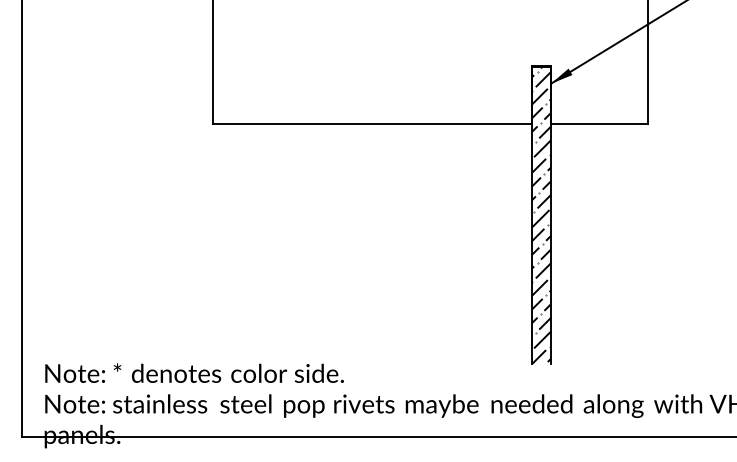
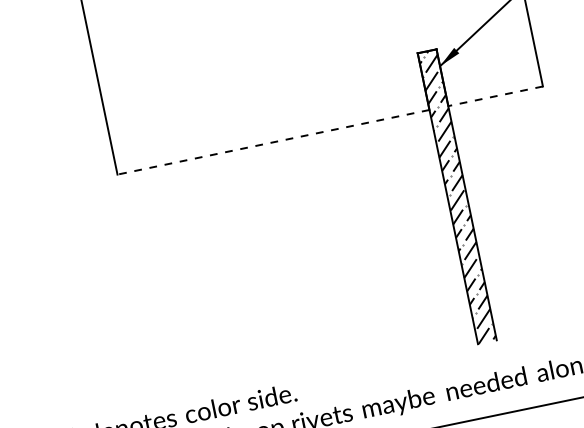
line: (371, 124) -> (272, 142), solid -> dashed
line: (598, 124) -> (494, 96), solid -> dashed

